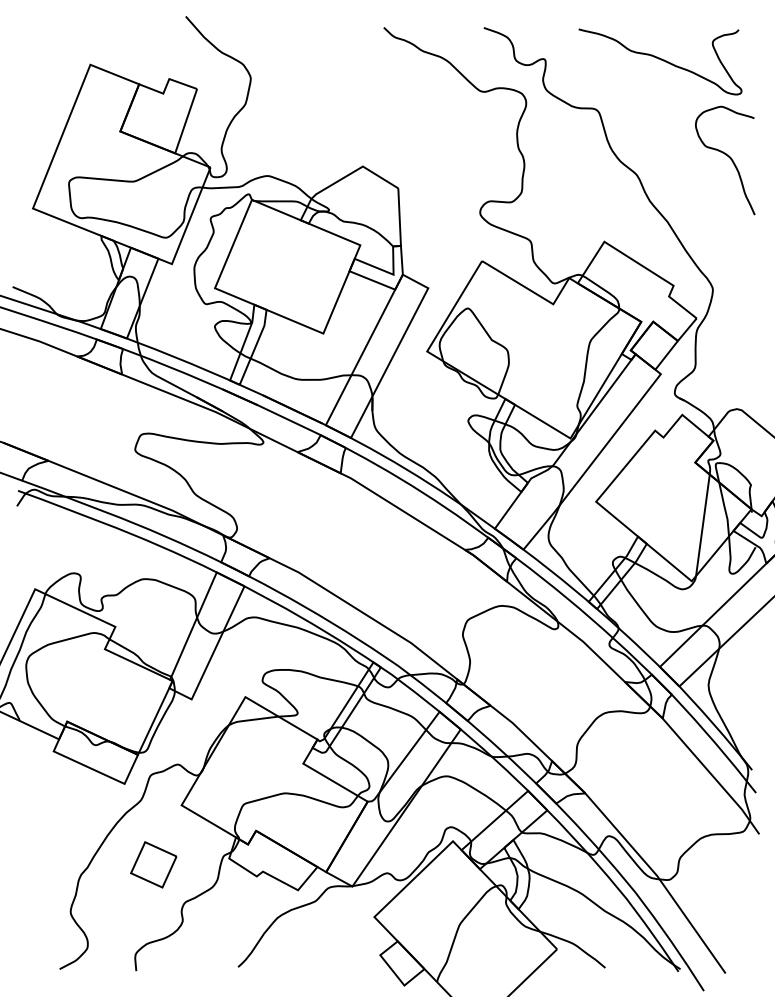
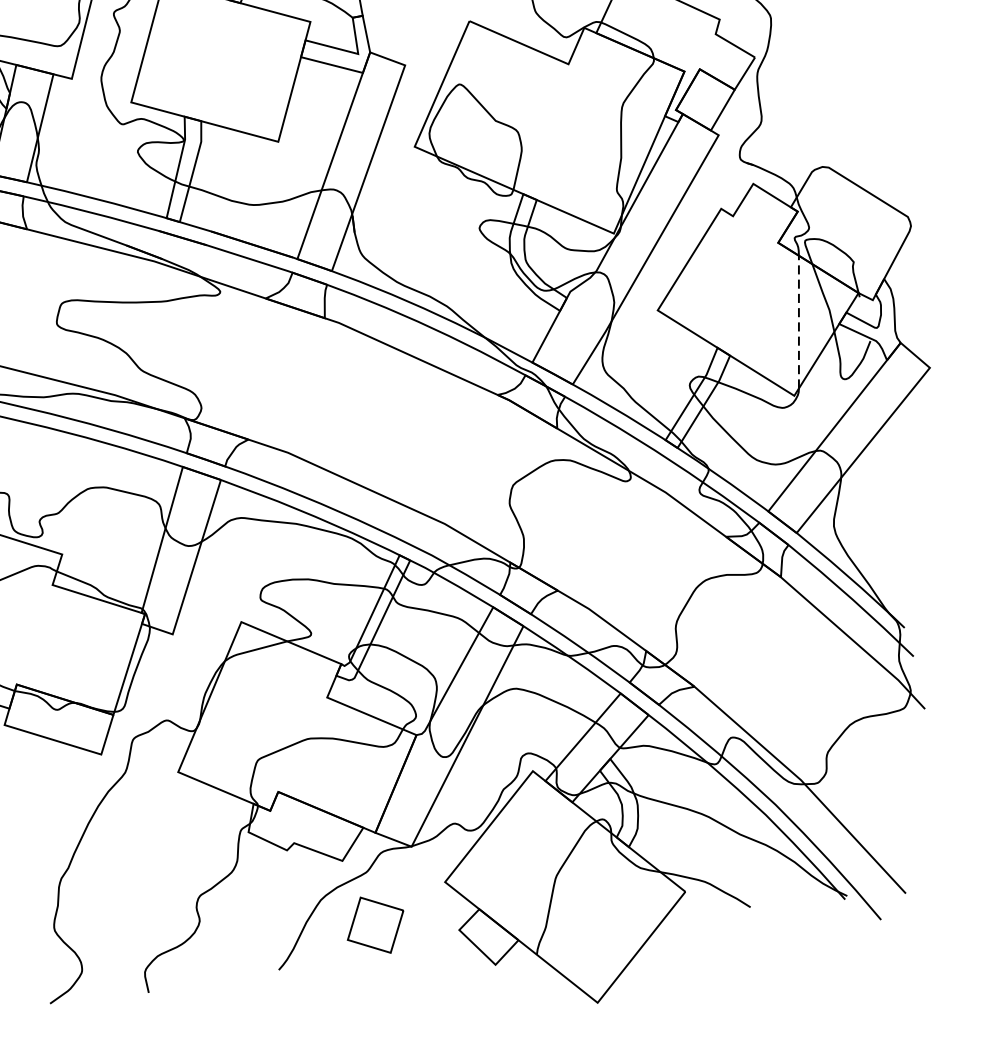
line: (702, 524) -> (798, 321), solid -> dashed
part: (153, 864) -> (375, 924), moved

